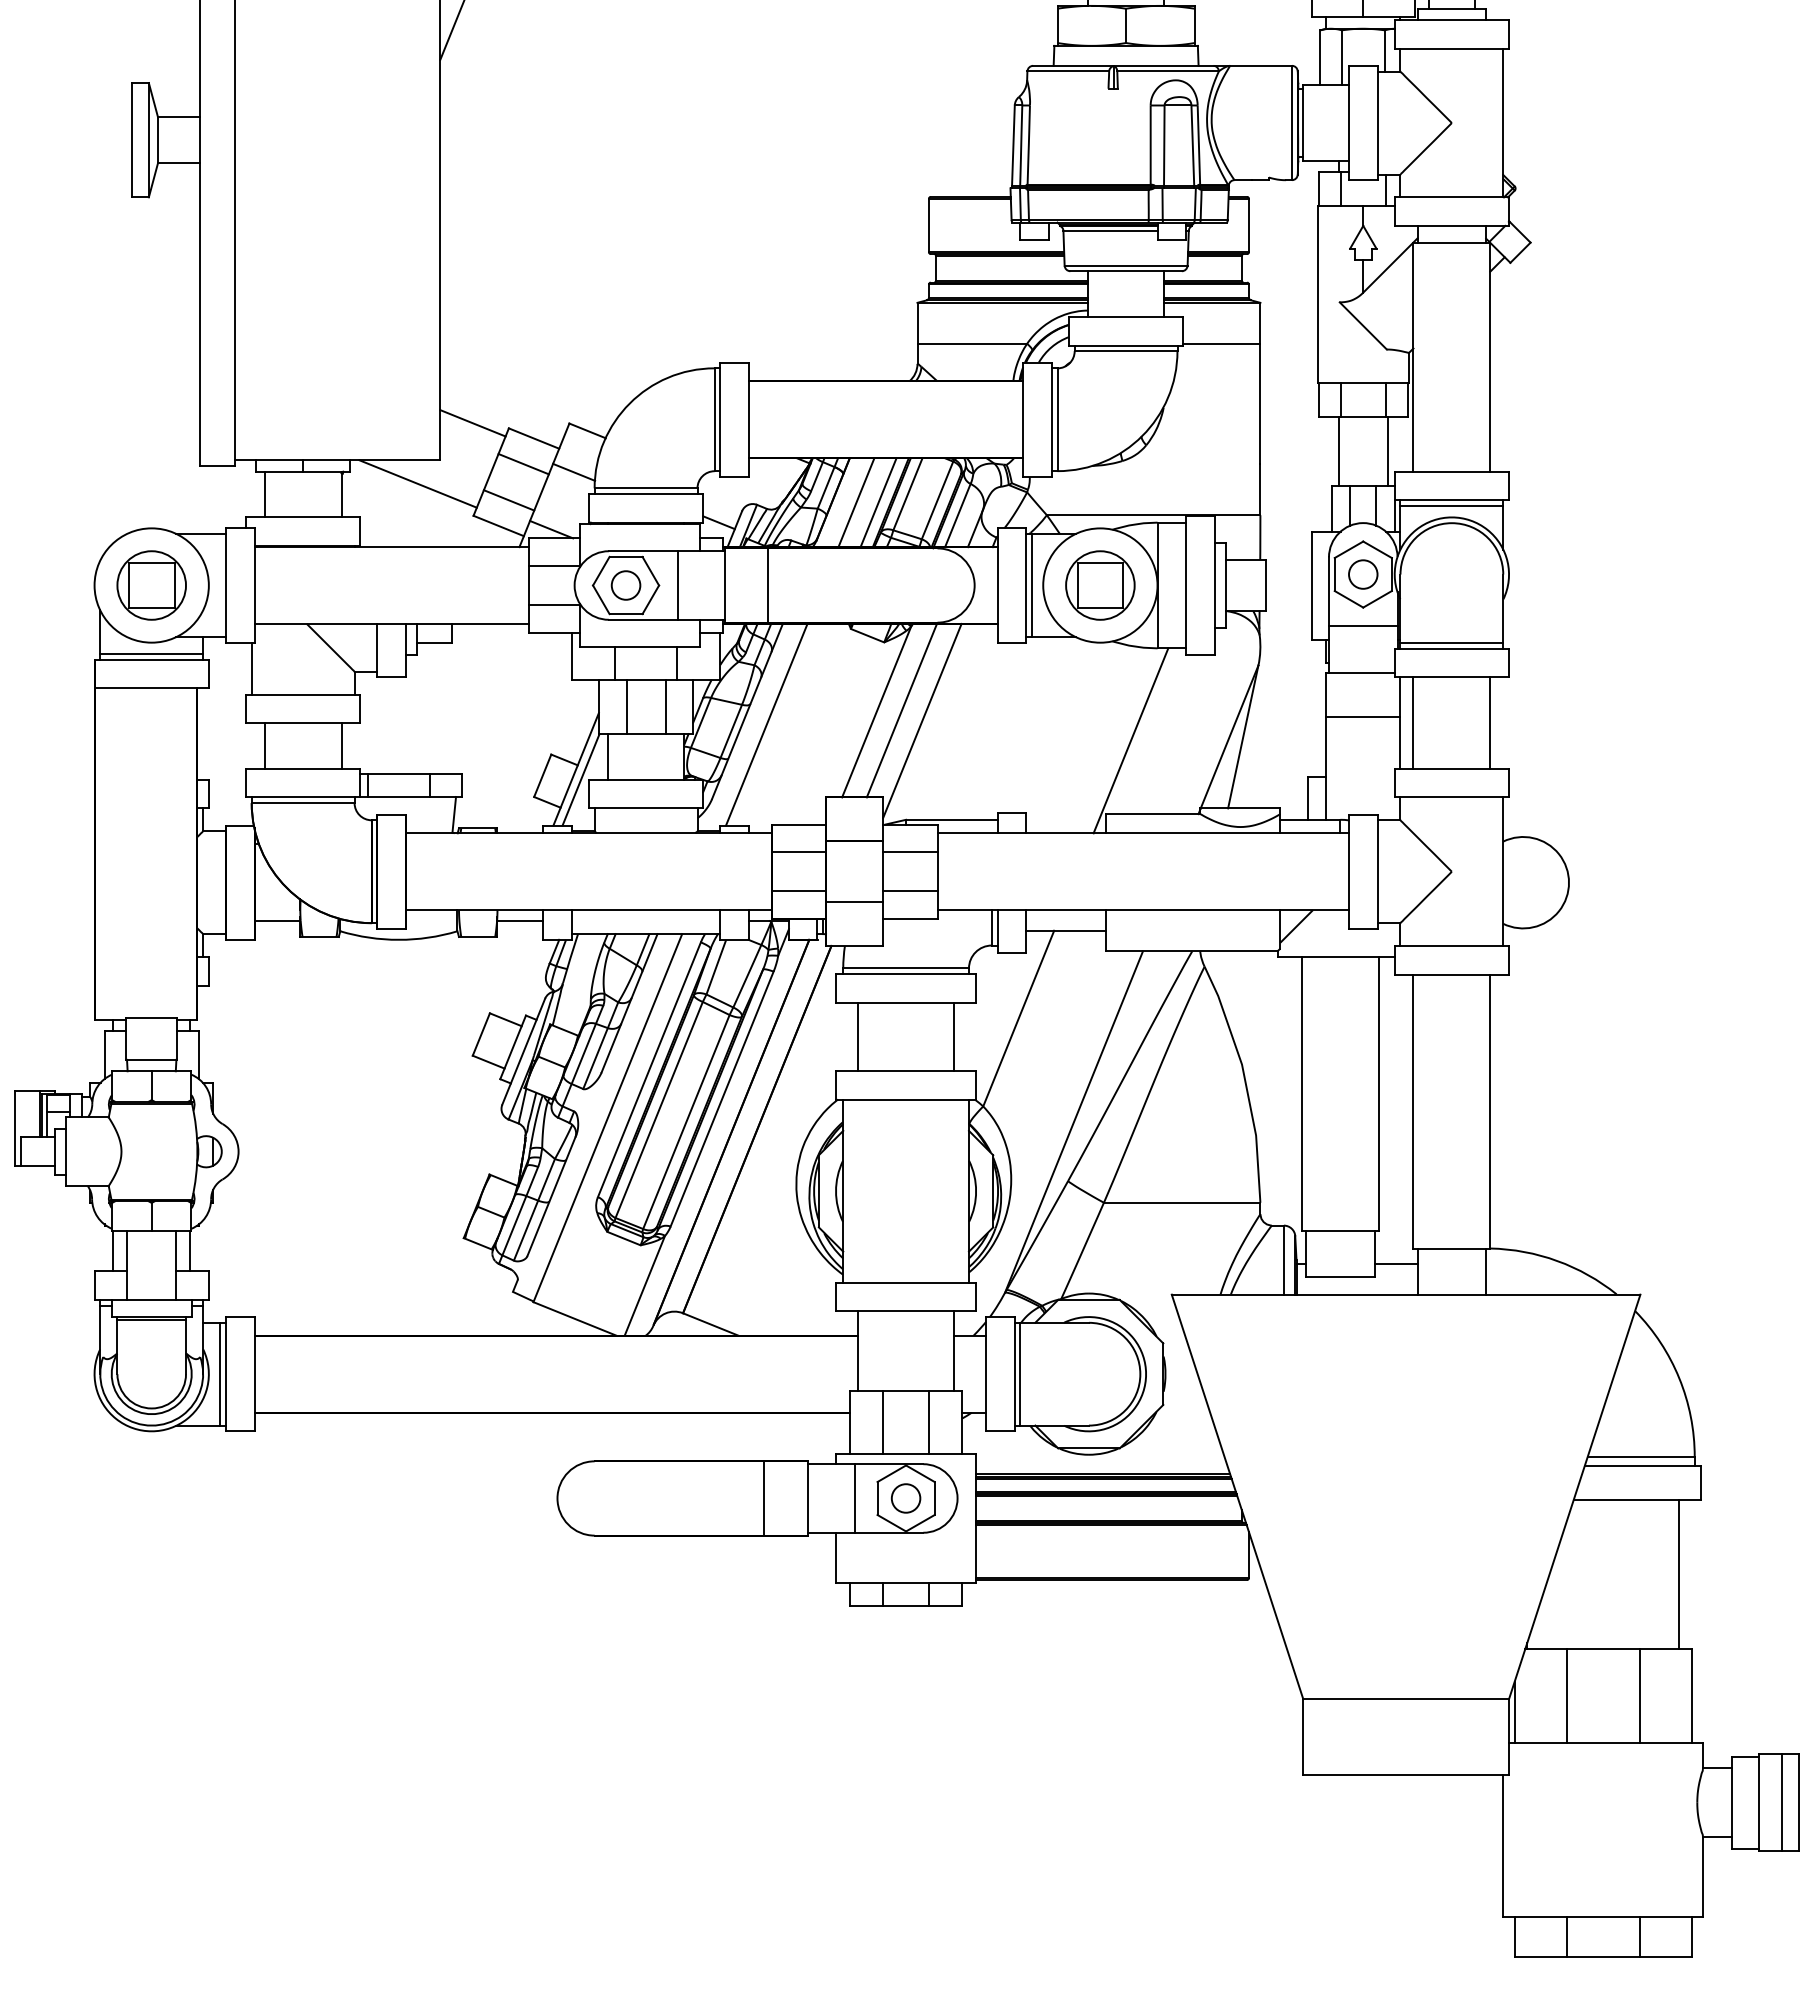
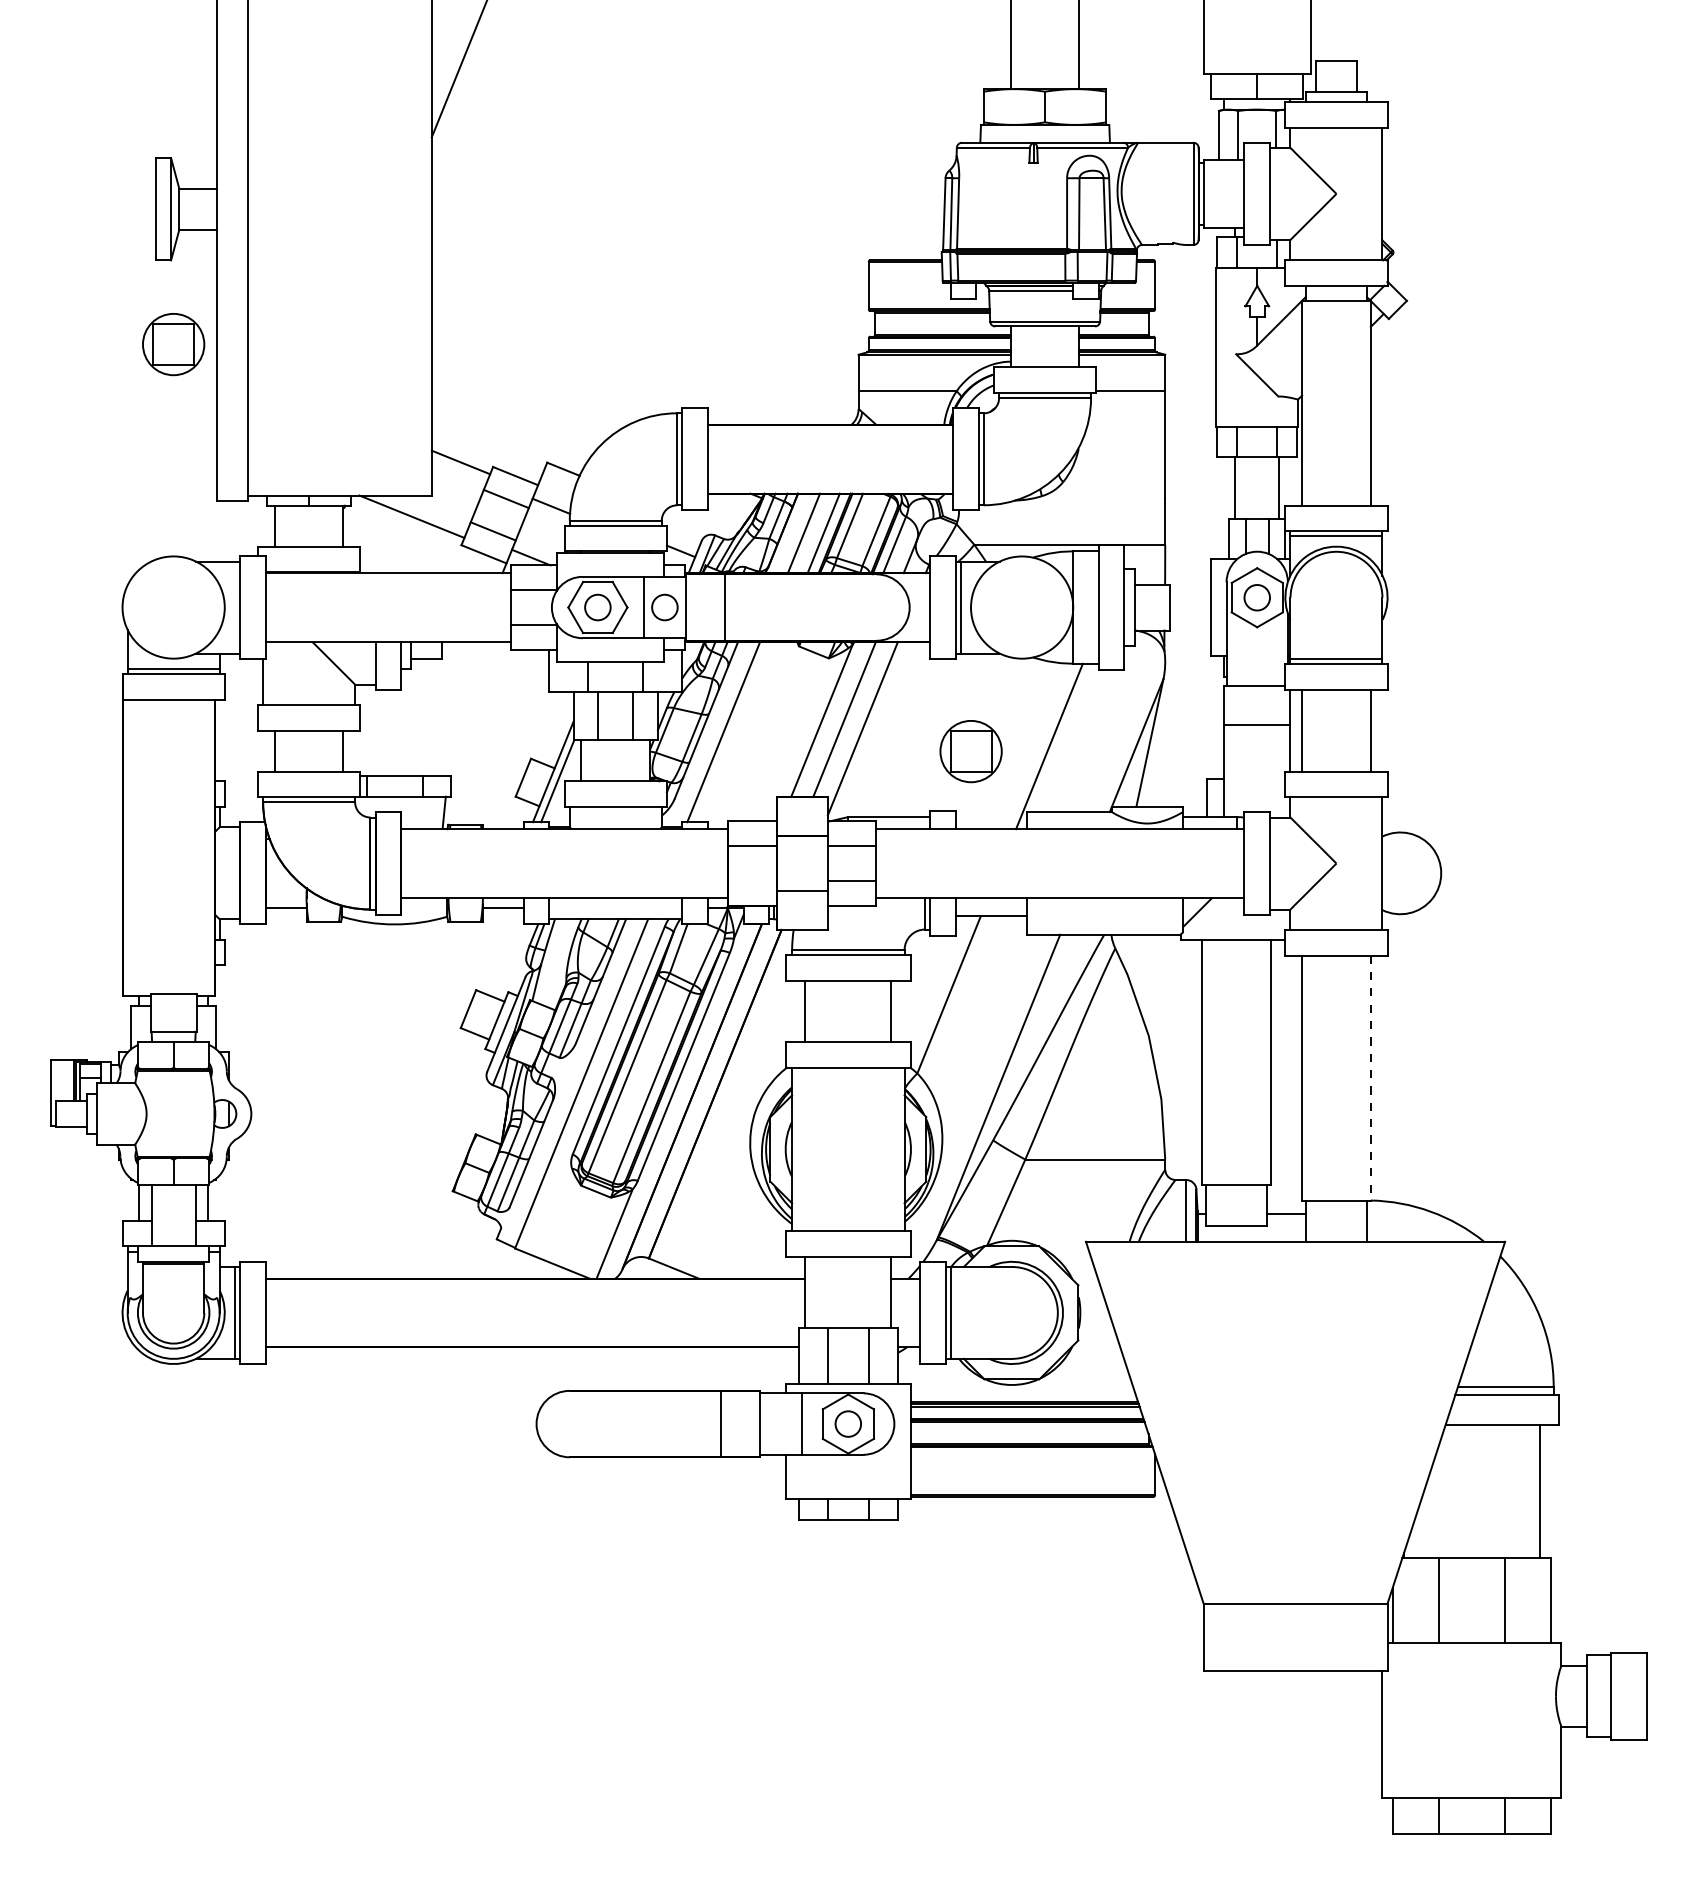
part: (151, 585) -> (173, 344), moved
circle: (700, 585) -> (664, 607), added
part: (1099, 585) -> (970, 751), moved
line: (1362, 625) -> (1256, 643), removed
line: (798, 890) -> (752, 880), removed
line: (1489, 1112) -> (1370, 1078), solid -> dashed
line: (1781, 1801) -> (1631, 1695), removed

